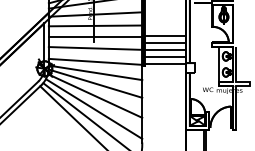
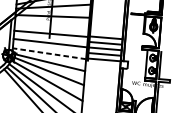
line: (95, 25) -> (51, 25), removed
line: (95, 61) -> (49, 53), solid -> dashed

